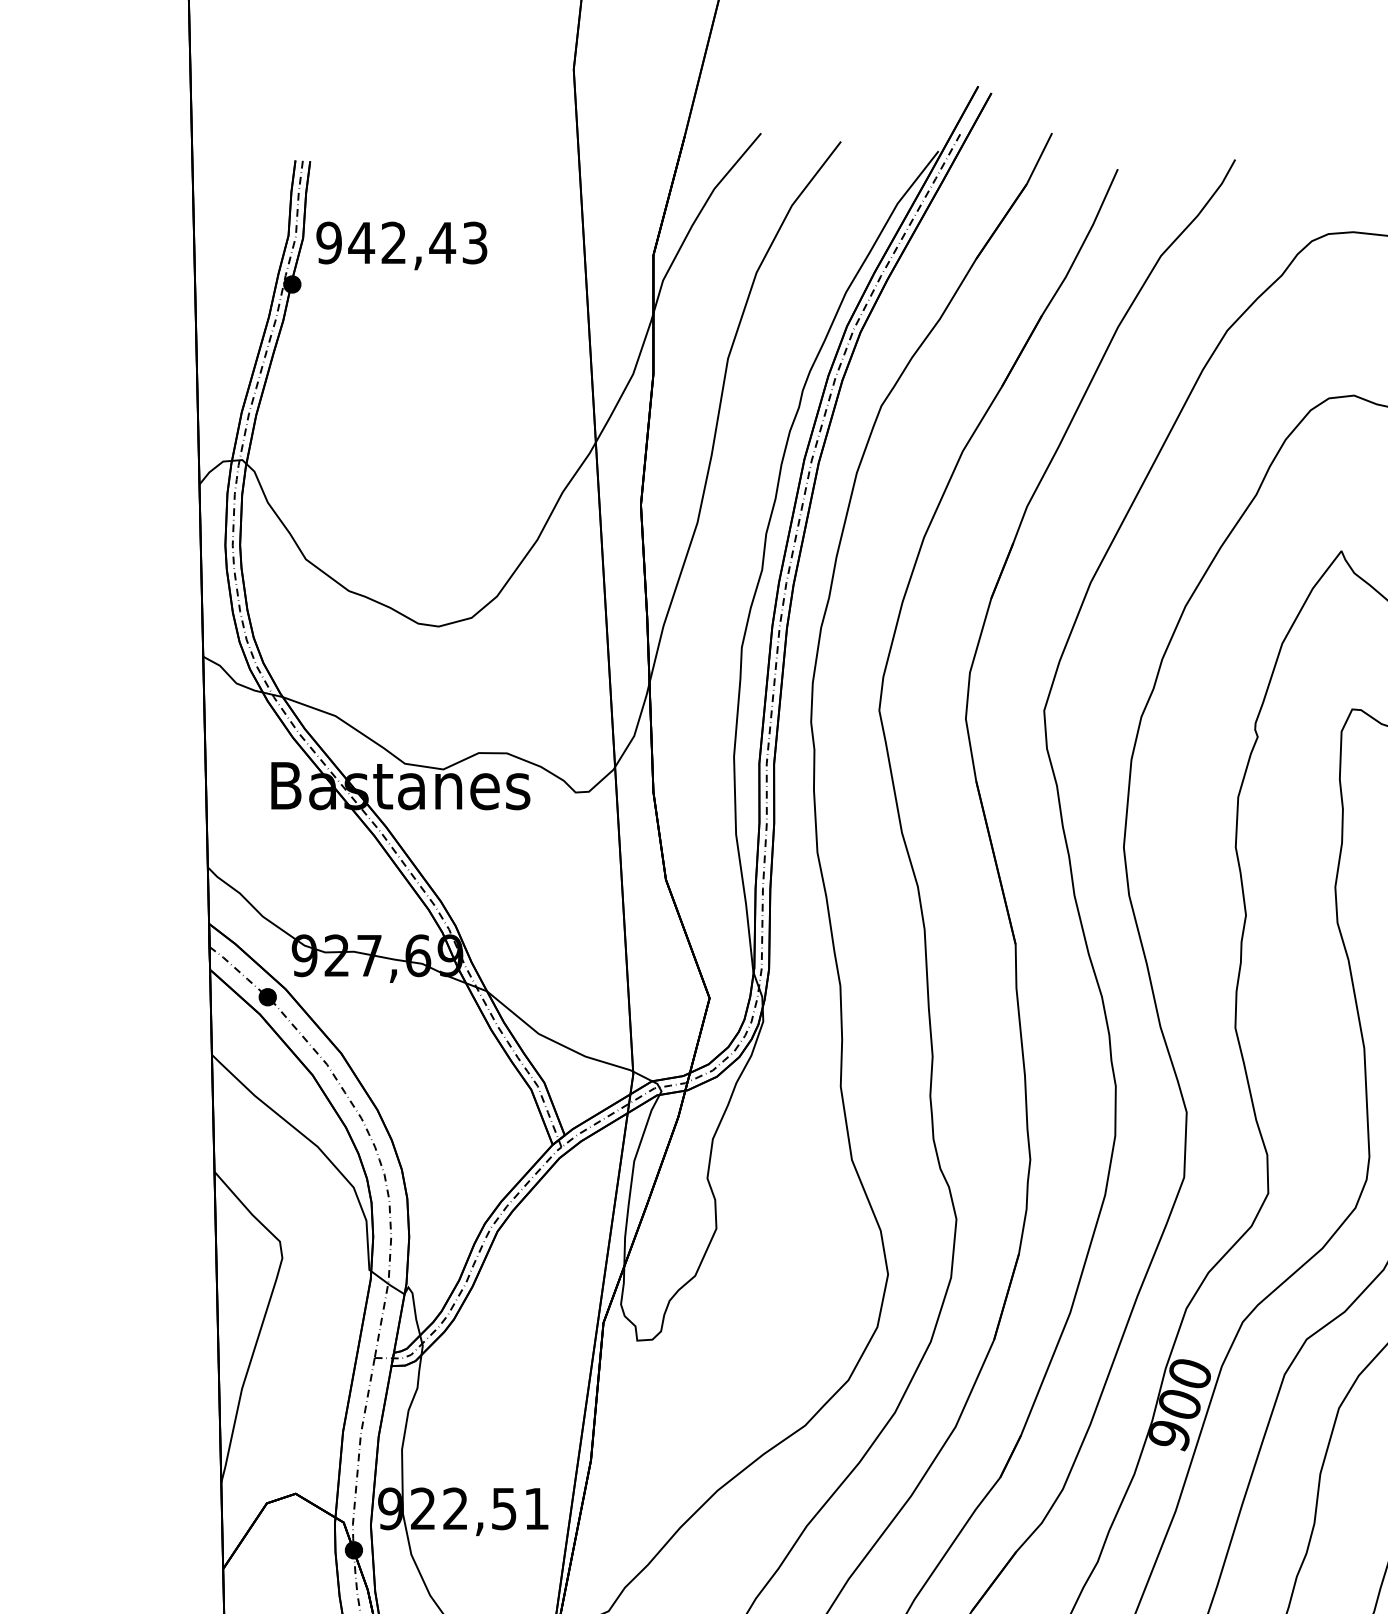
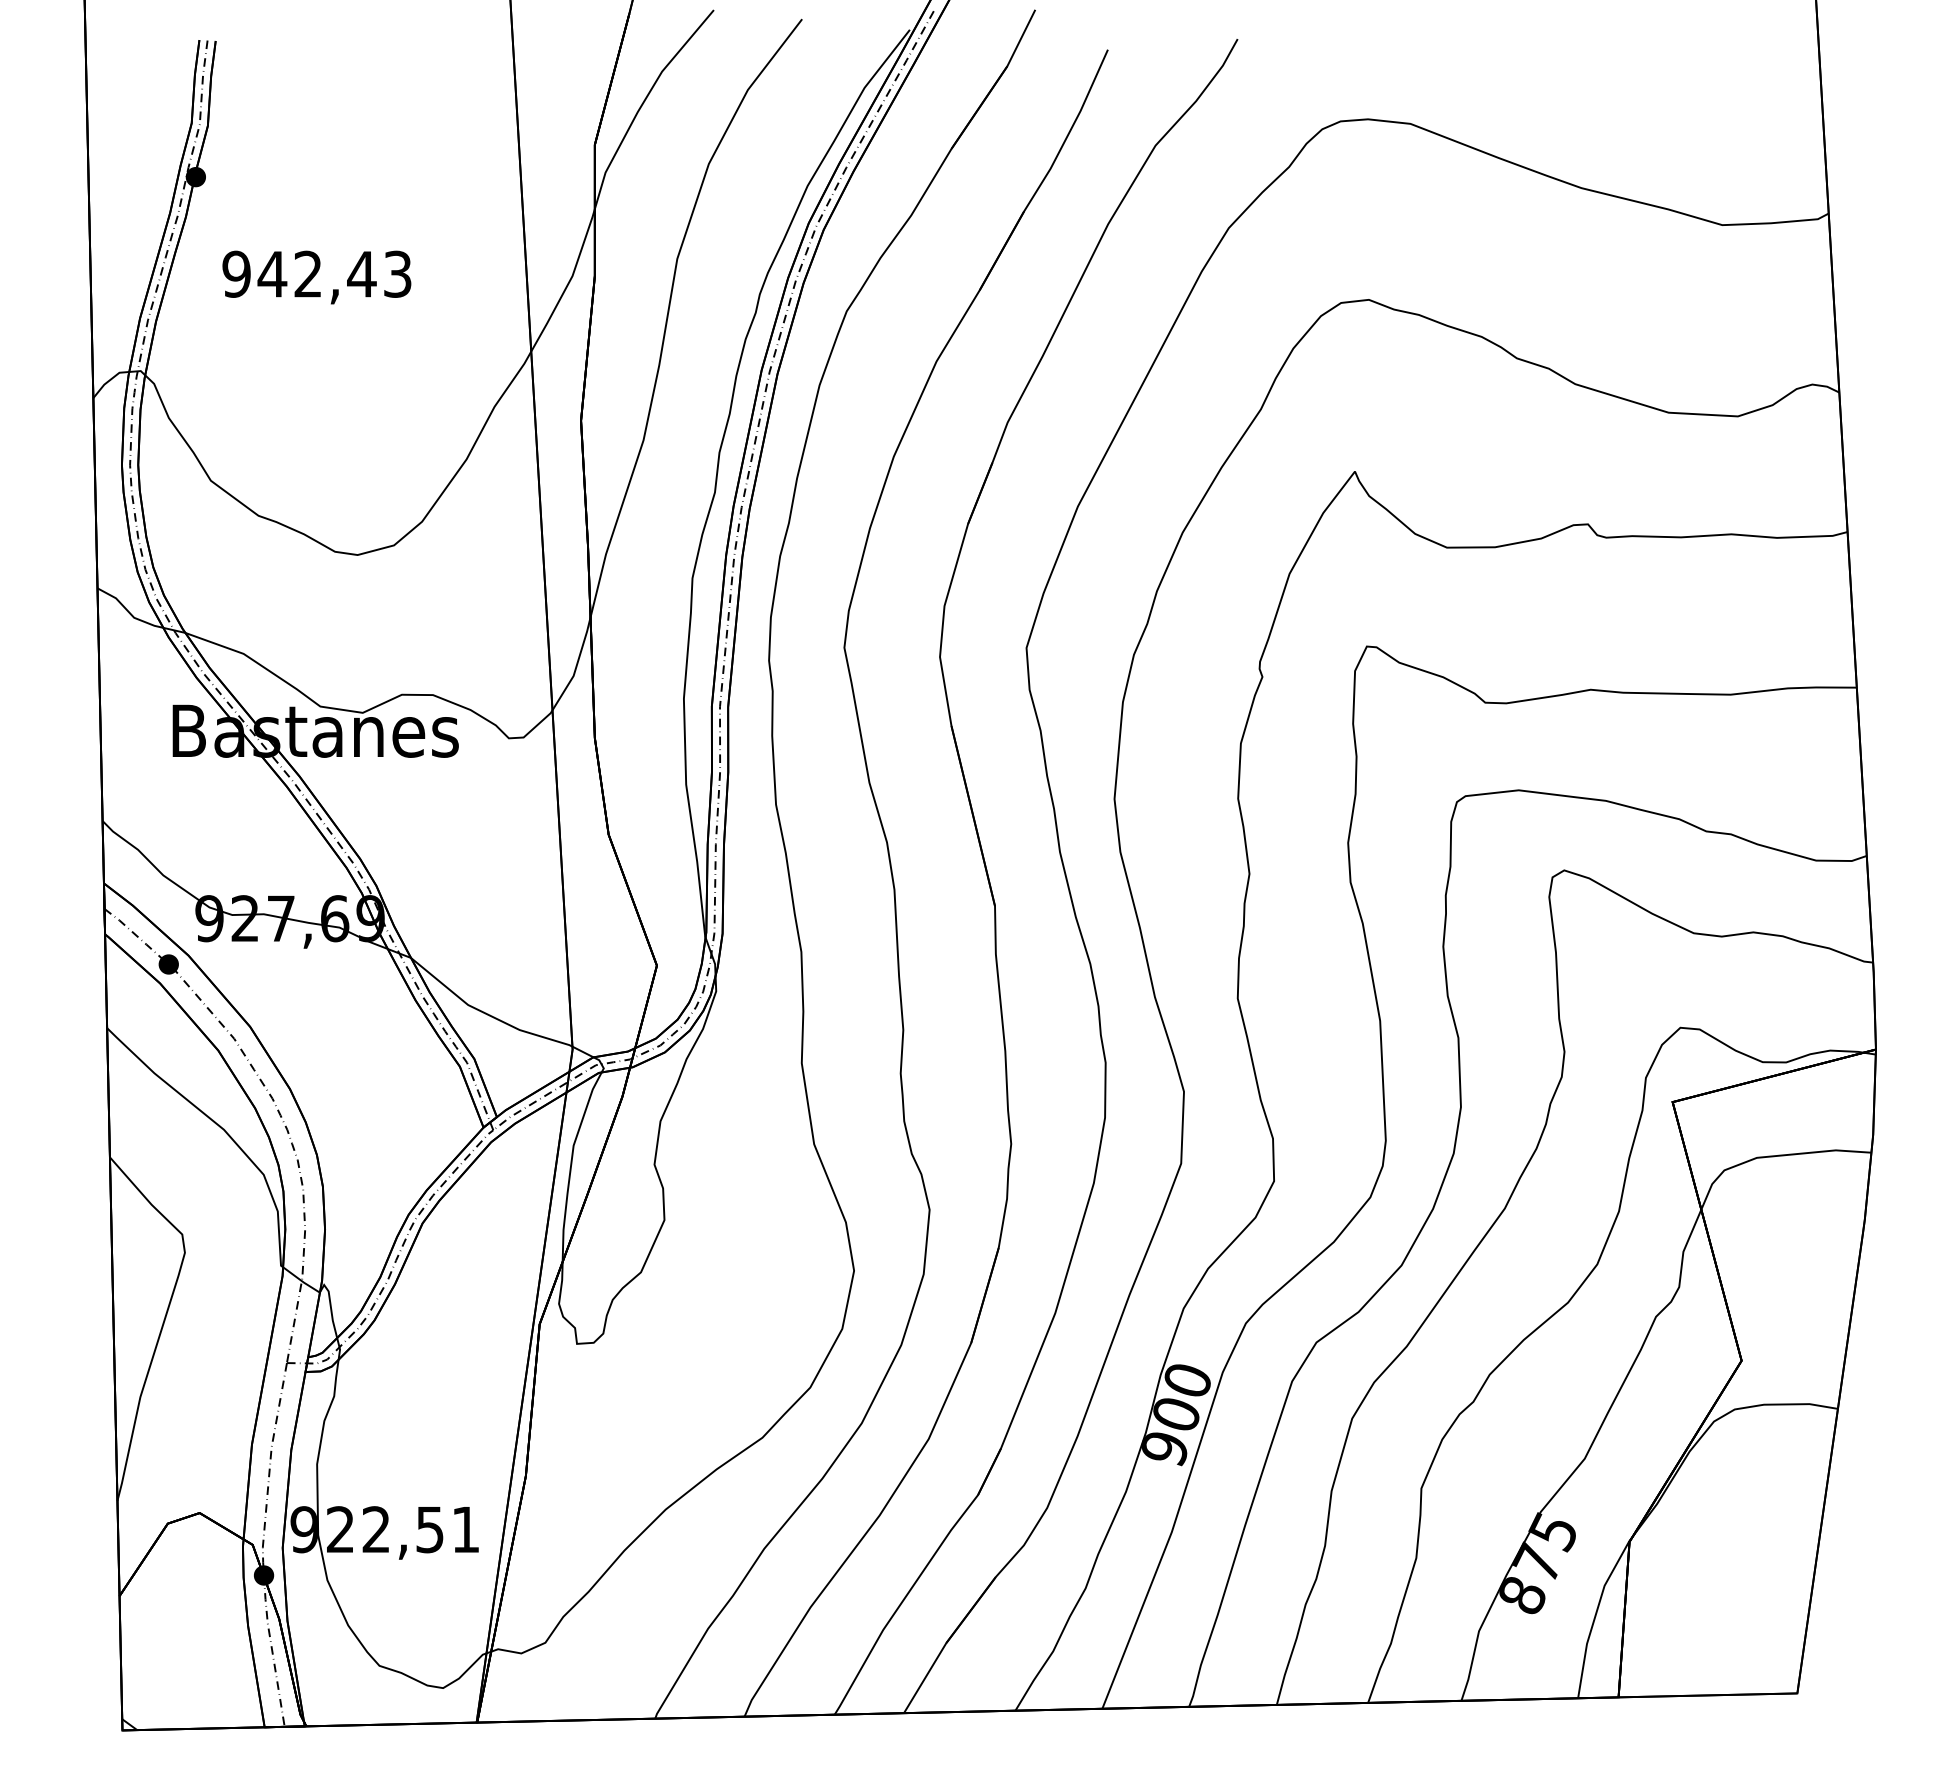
text: (401, 245) -> (316, 277), moved

